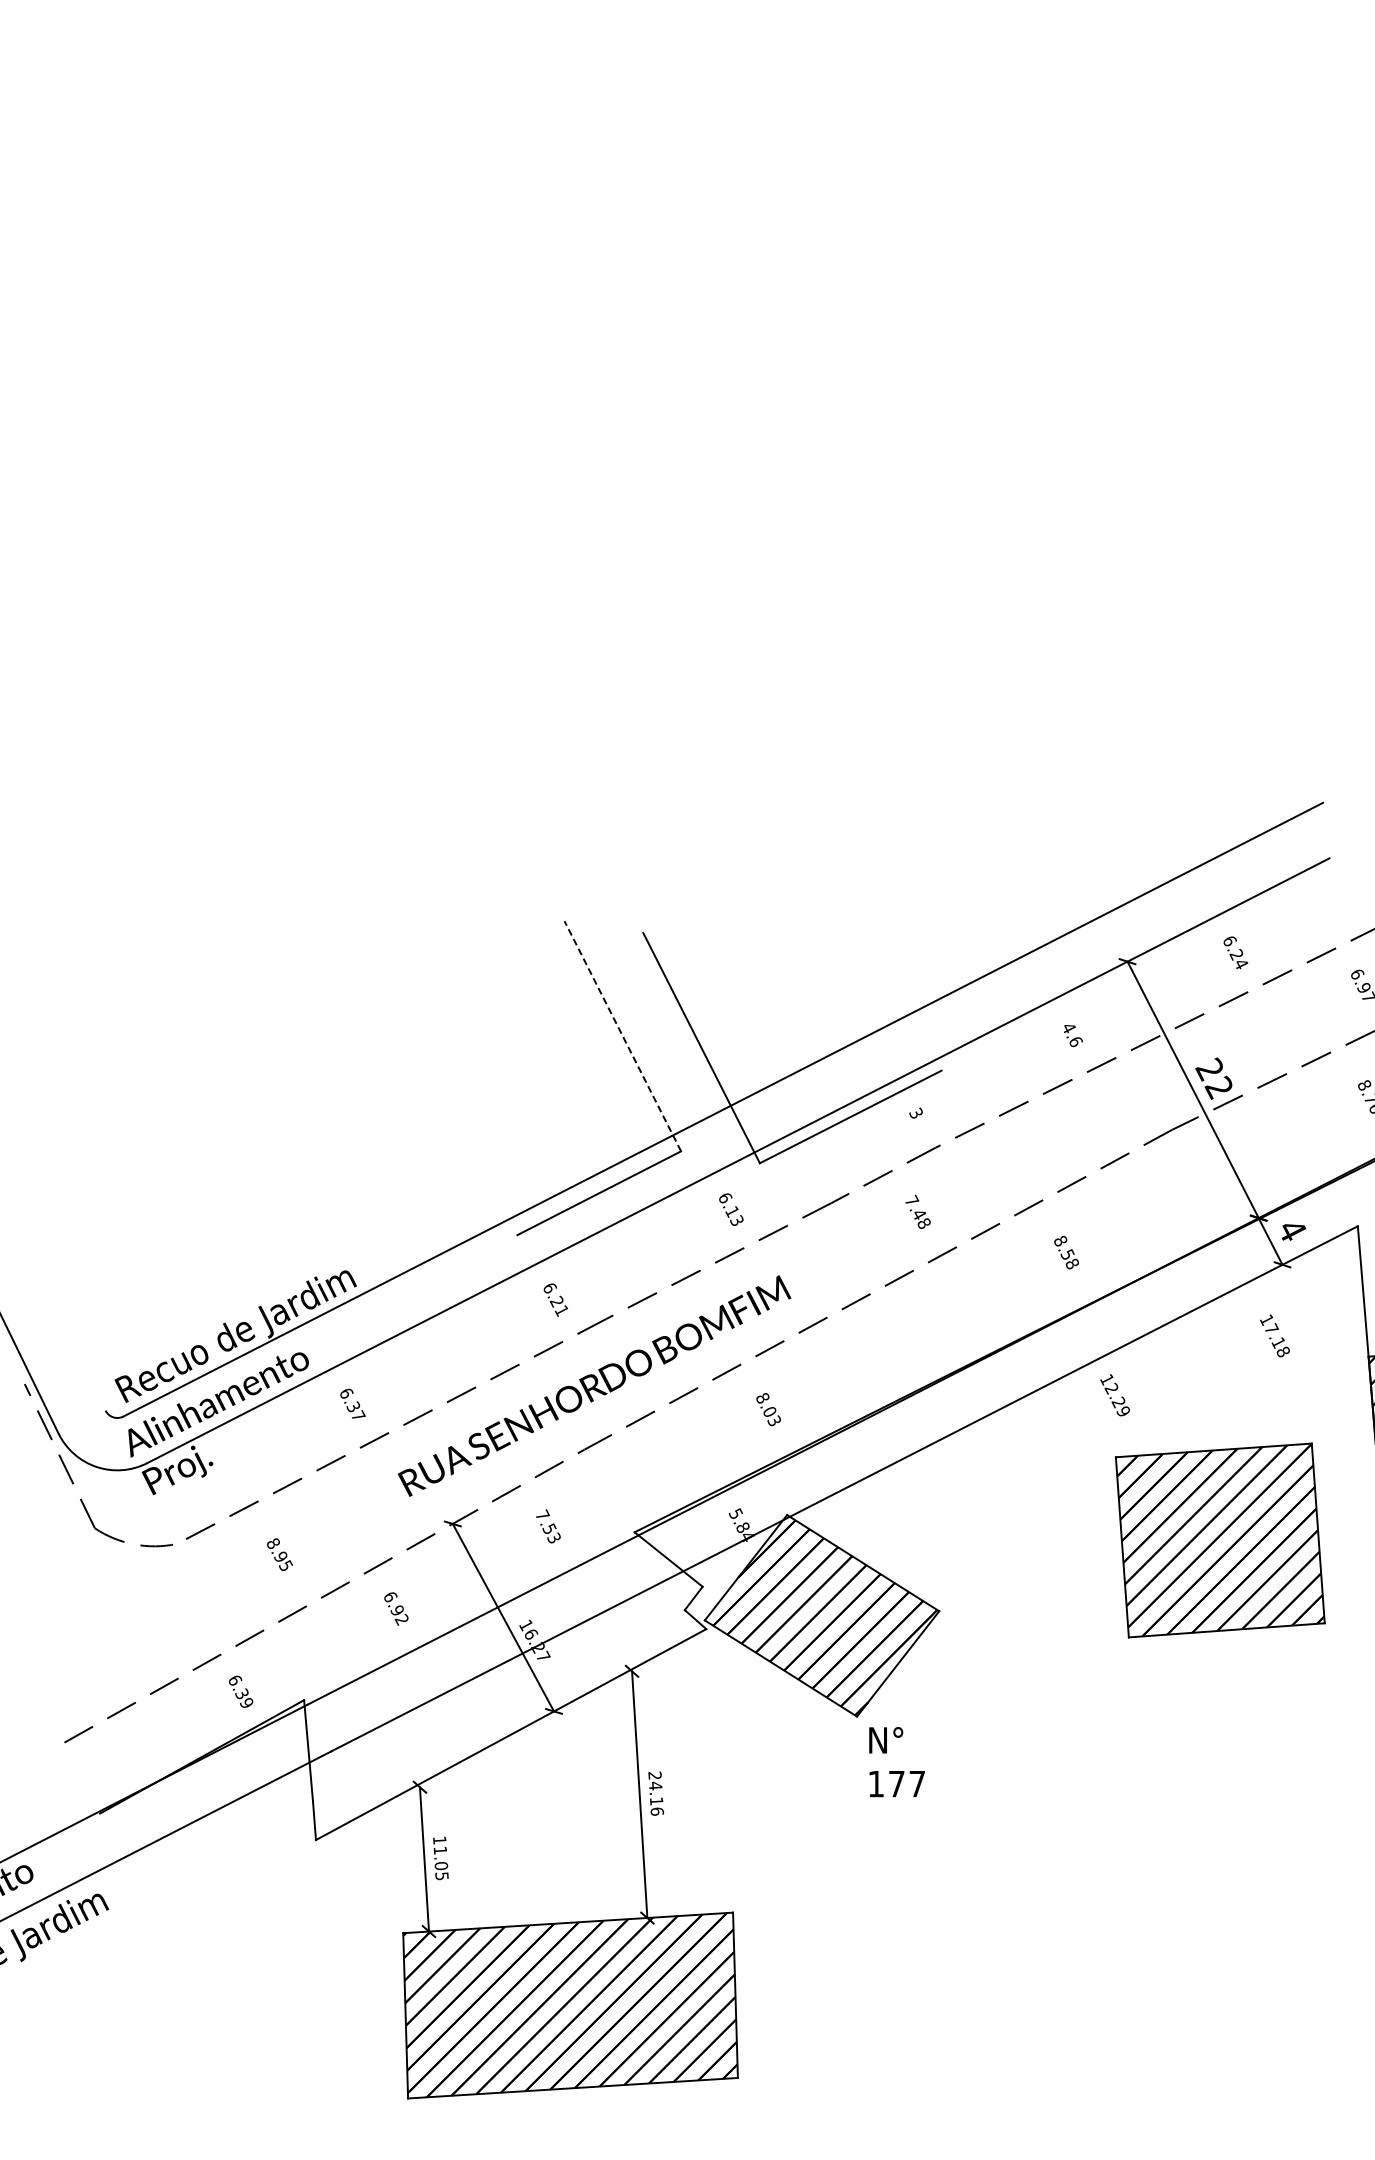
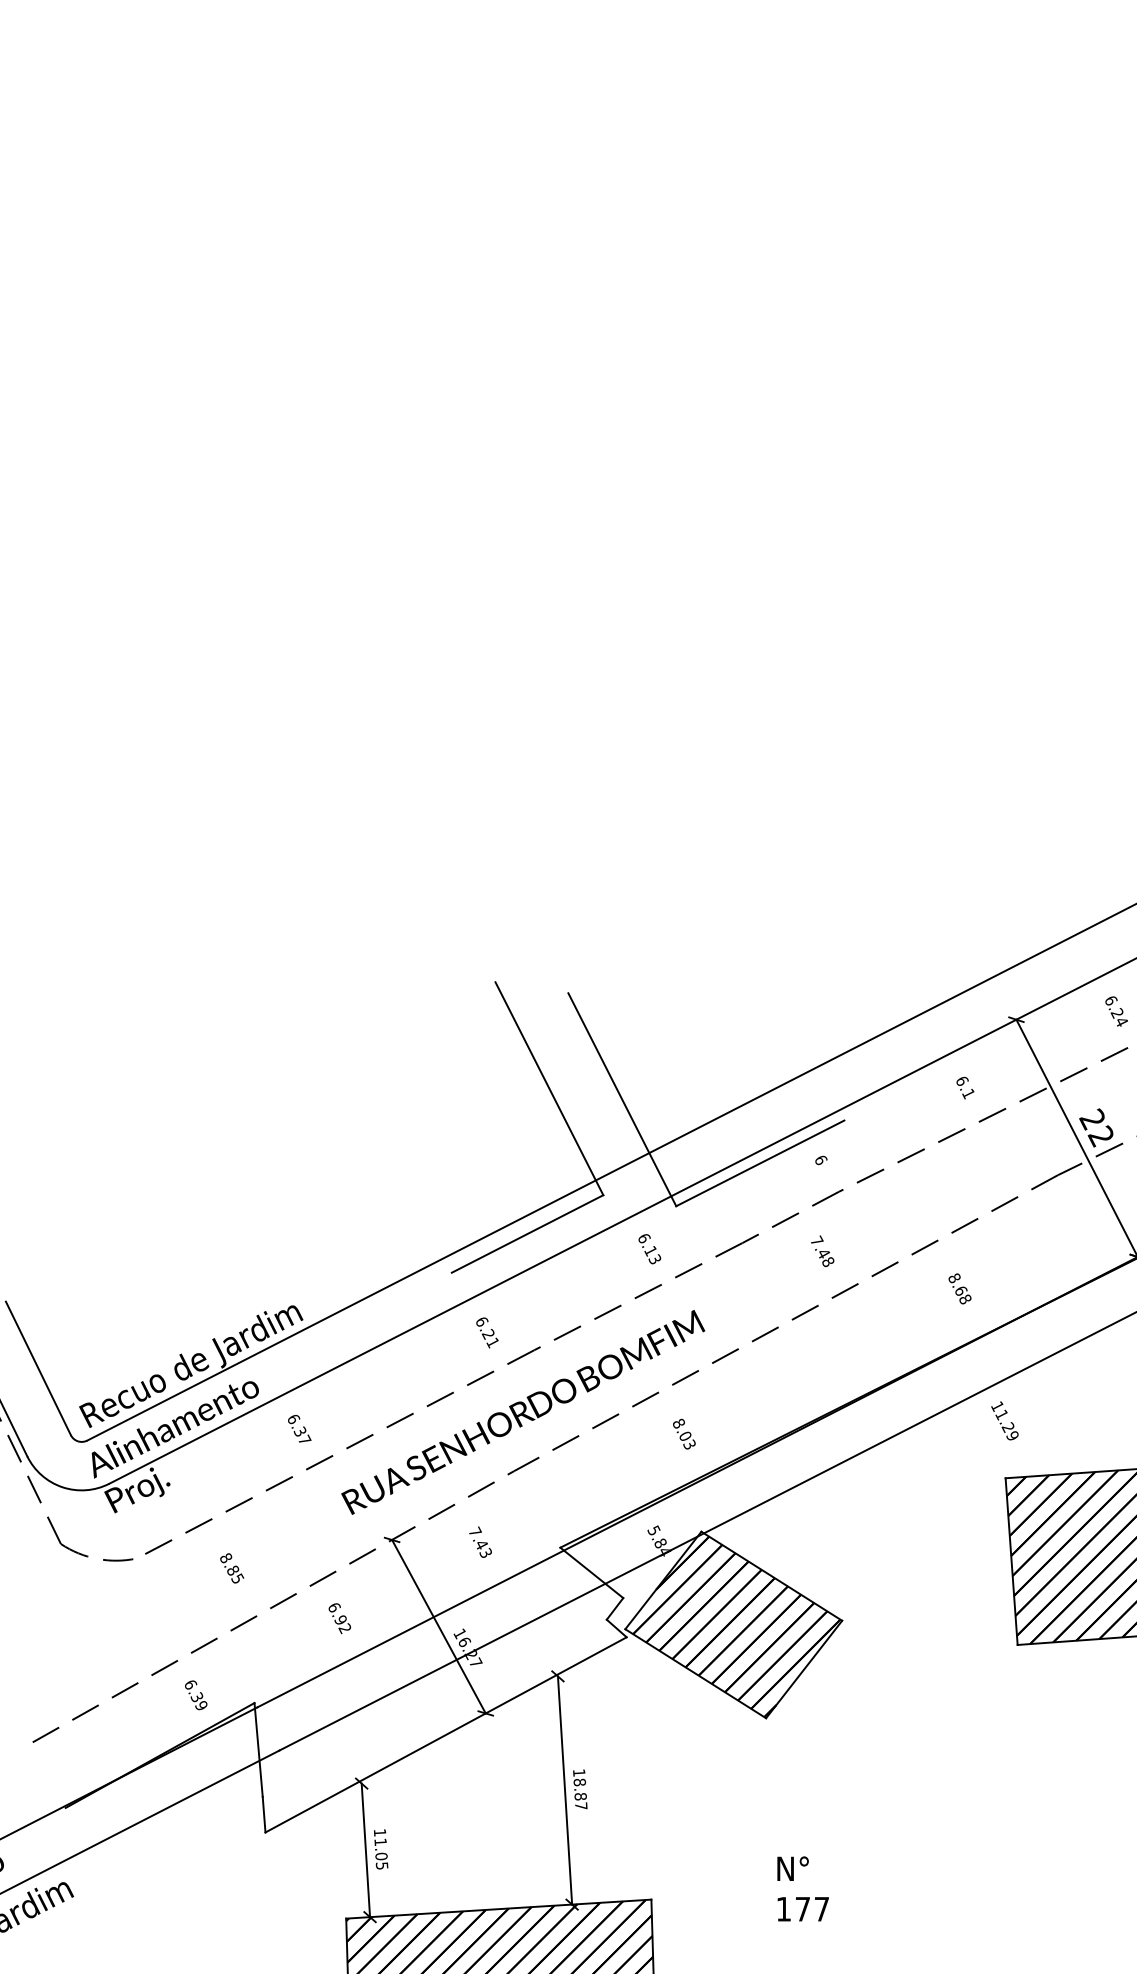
line: (622, 1035) -> (549, 1088), dashed -> solid
text: (1072, 1035) -> (965, 1088), 4.6 -> 6.1
text: (916, 1112) -> (821, 1159), 3 -> 6
text: (1067, 1254) -> (960, 1290), 8.58 -> 8.68
line: (70, 1338) -> (38, 1368), added
text: (1111, 1388) -> (1001, 1414), 12.29 -> 11.29
text: (549, 1528) -> (481, 1544), 7.53 -> 7.43
text: (280, 1556) -> (232, 1570), 8.95 -> 8.85
text: (896, 1762) -> (802, 1889), moved
text: (656, 1793) -> (580, 1789), 24.16 -> 18.87

